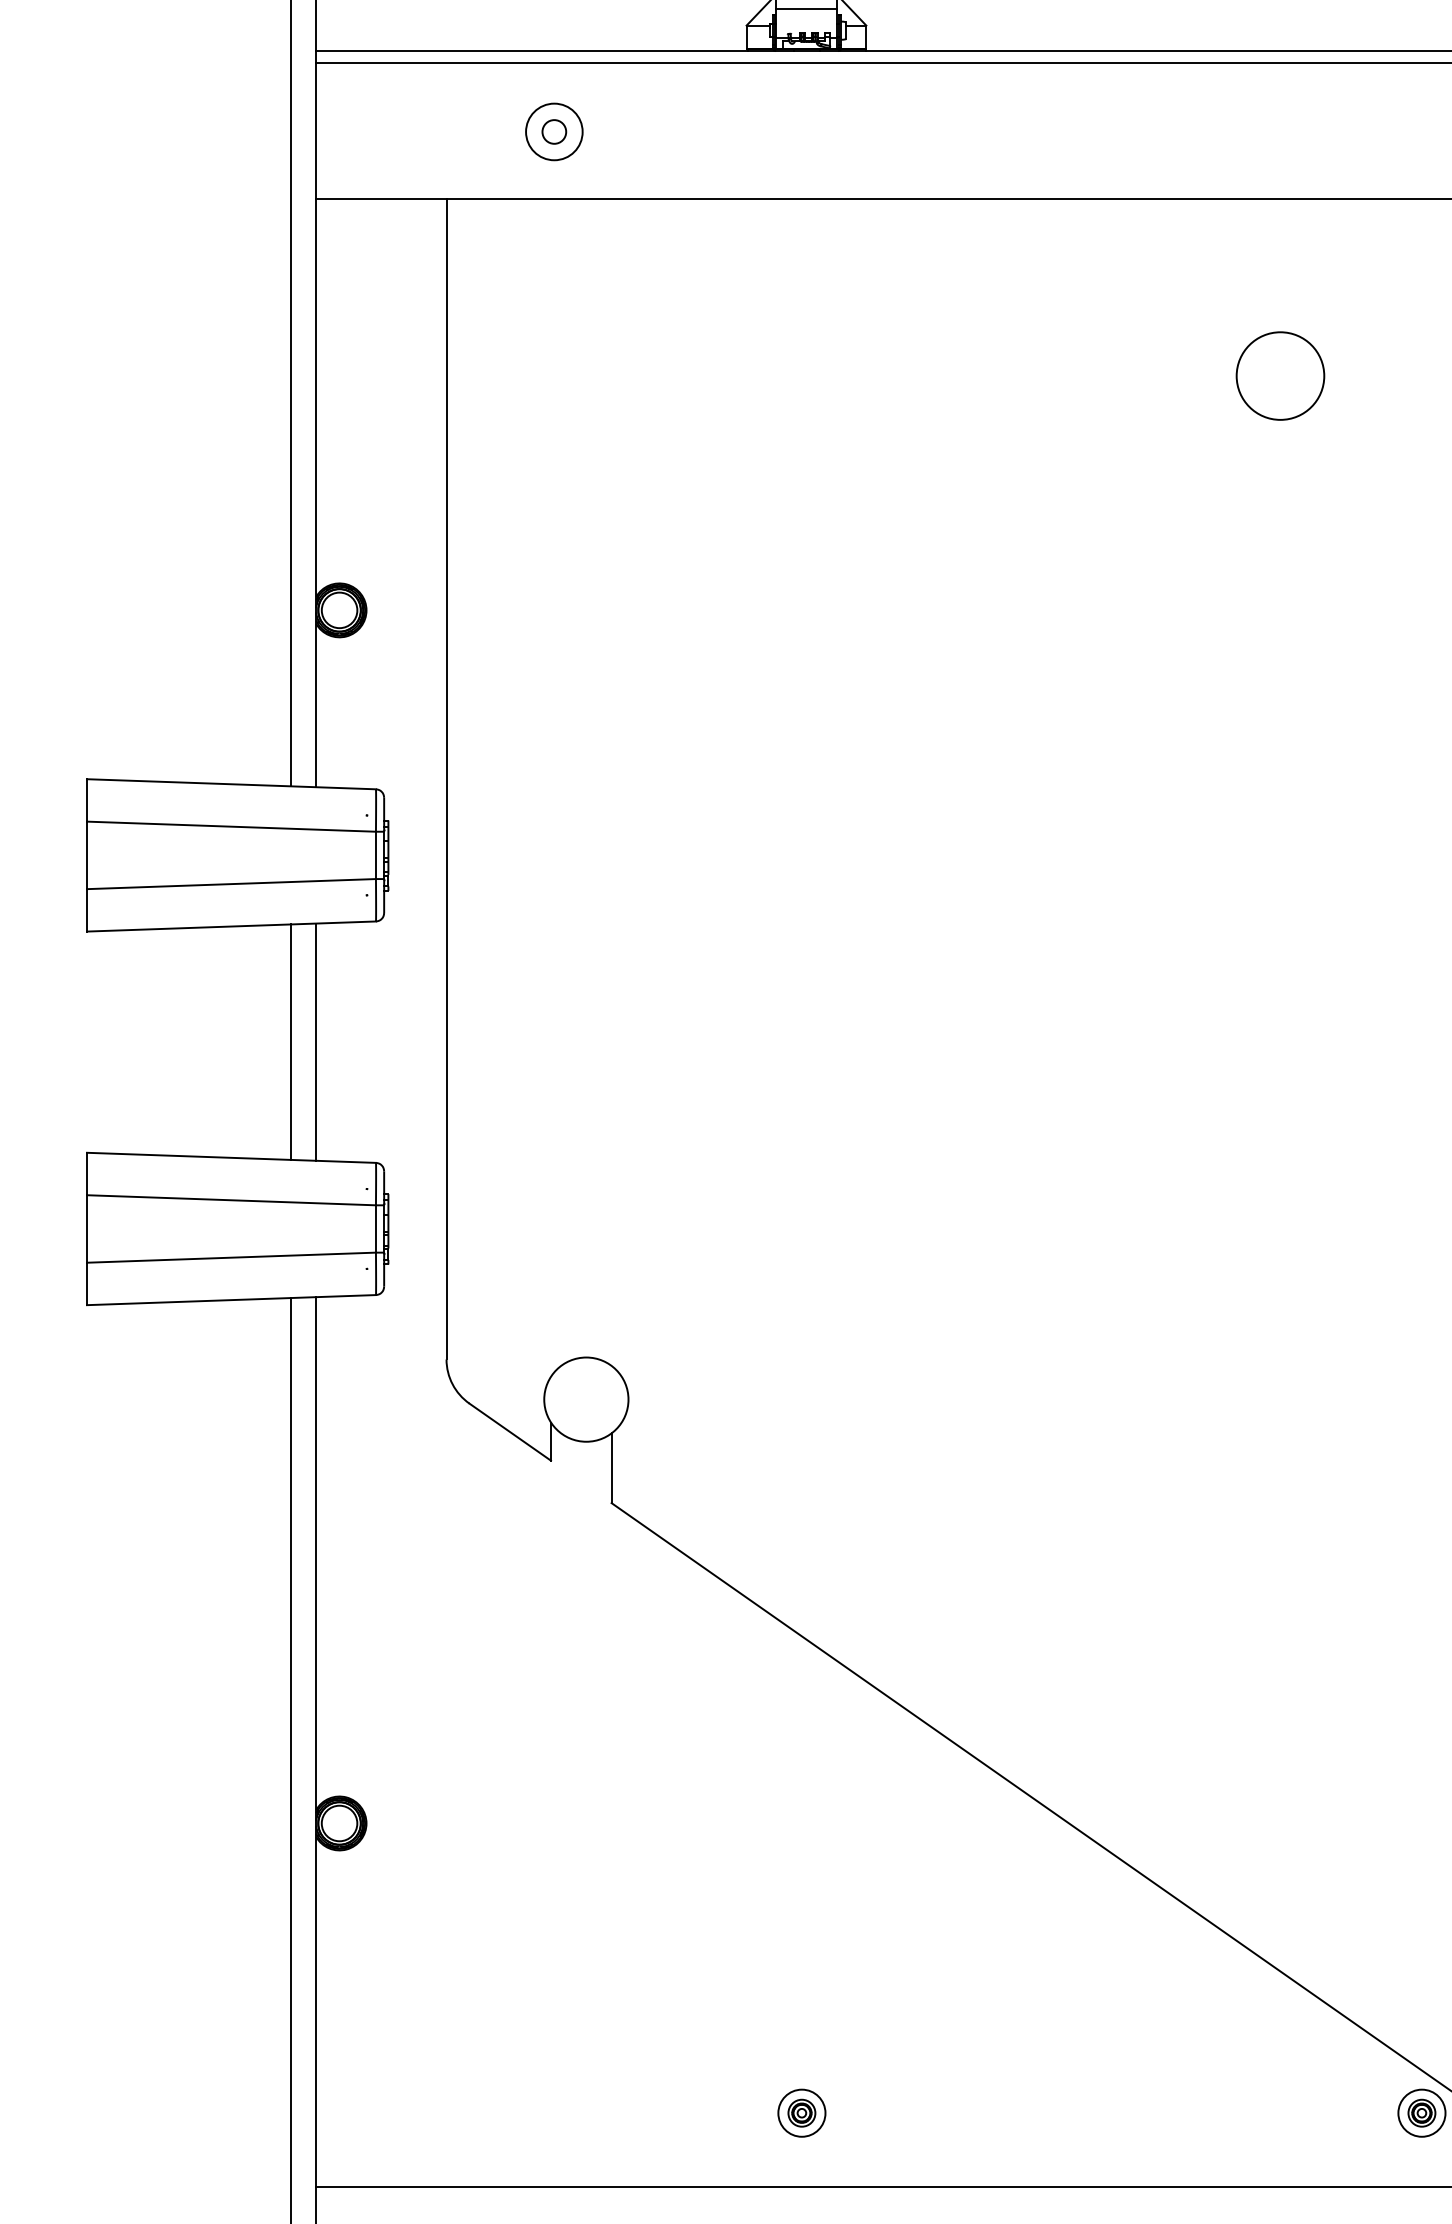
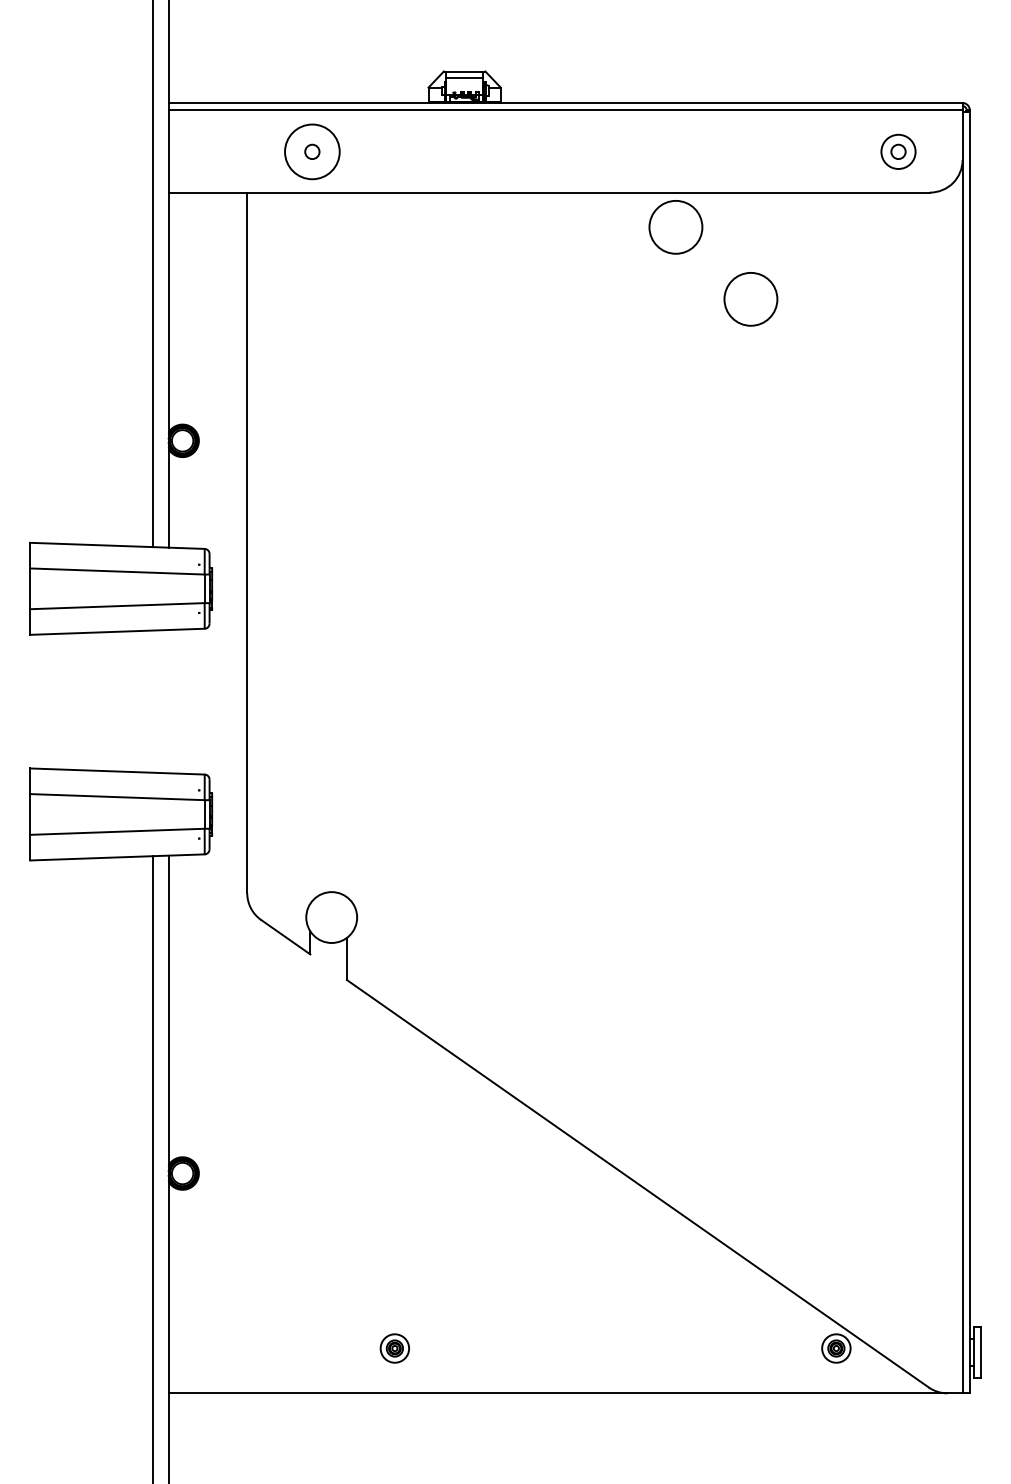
circle: (554, 131) -> (312, 151), size x1.6
circle: (1155, 257) -> (675, 227), added
line: (291, 1041) -> (153, 701), removed
line: (316, 1041) -> (168, 701), removed
part: (801, 2113) -> (394, 1348), moved

